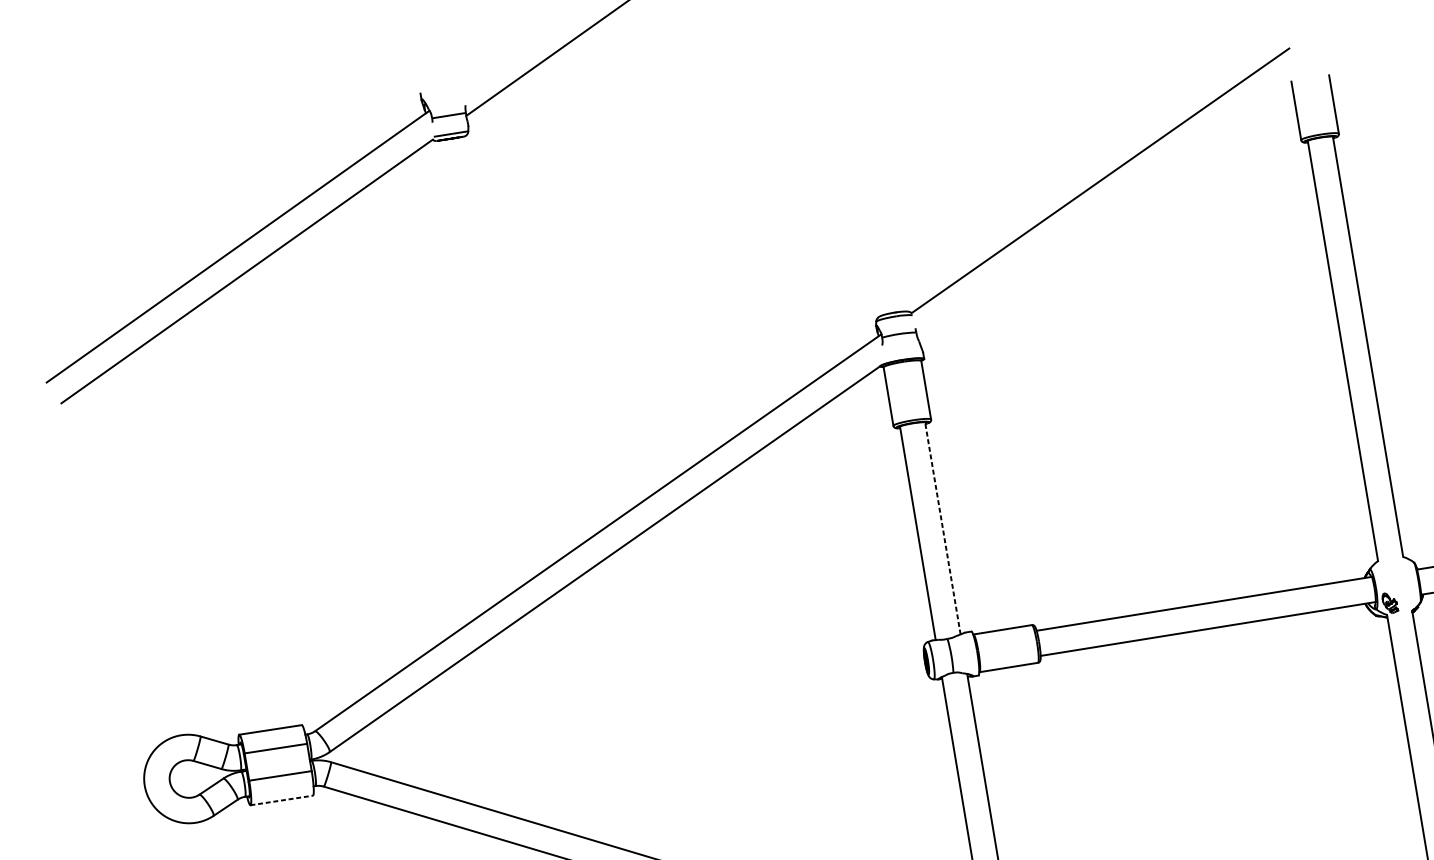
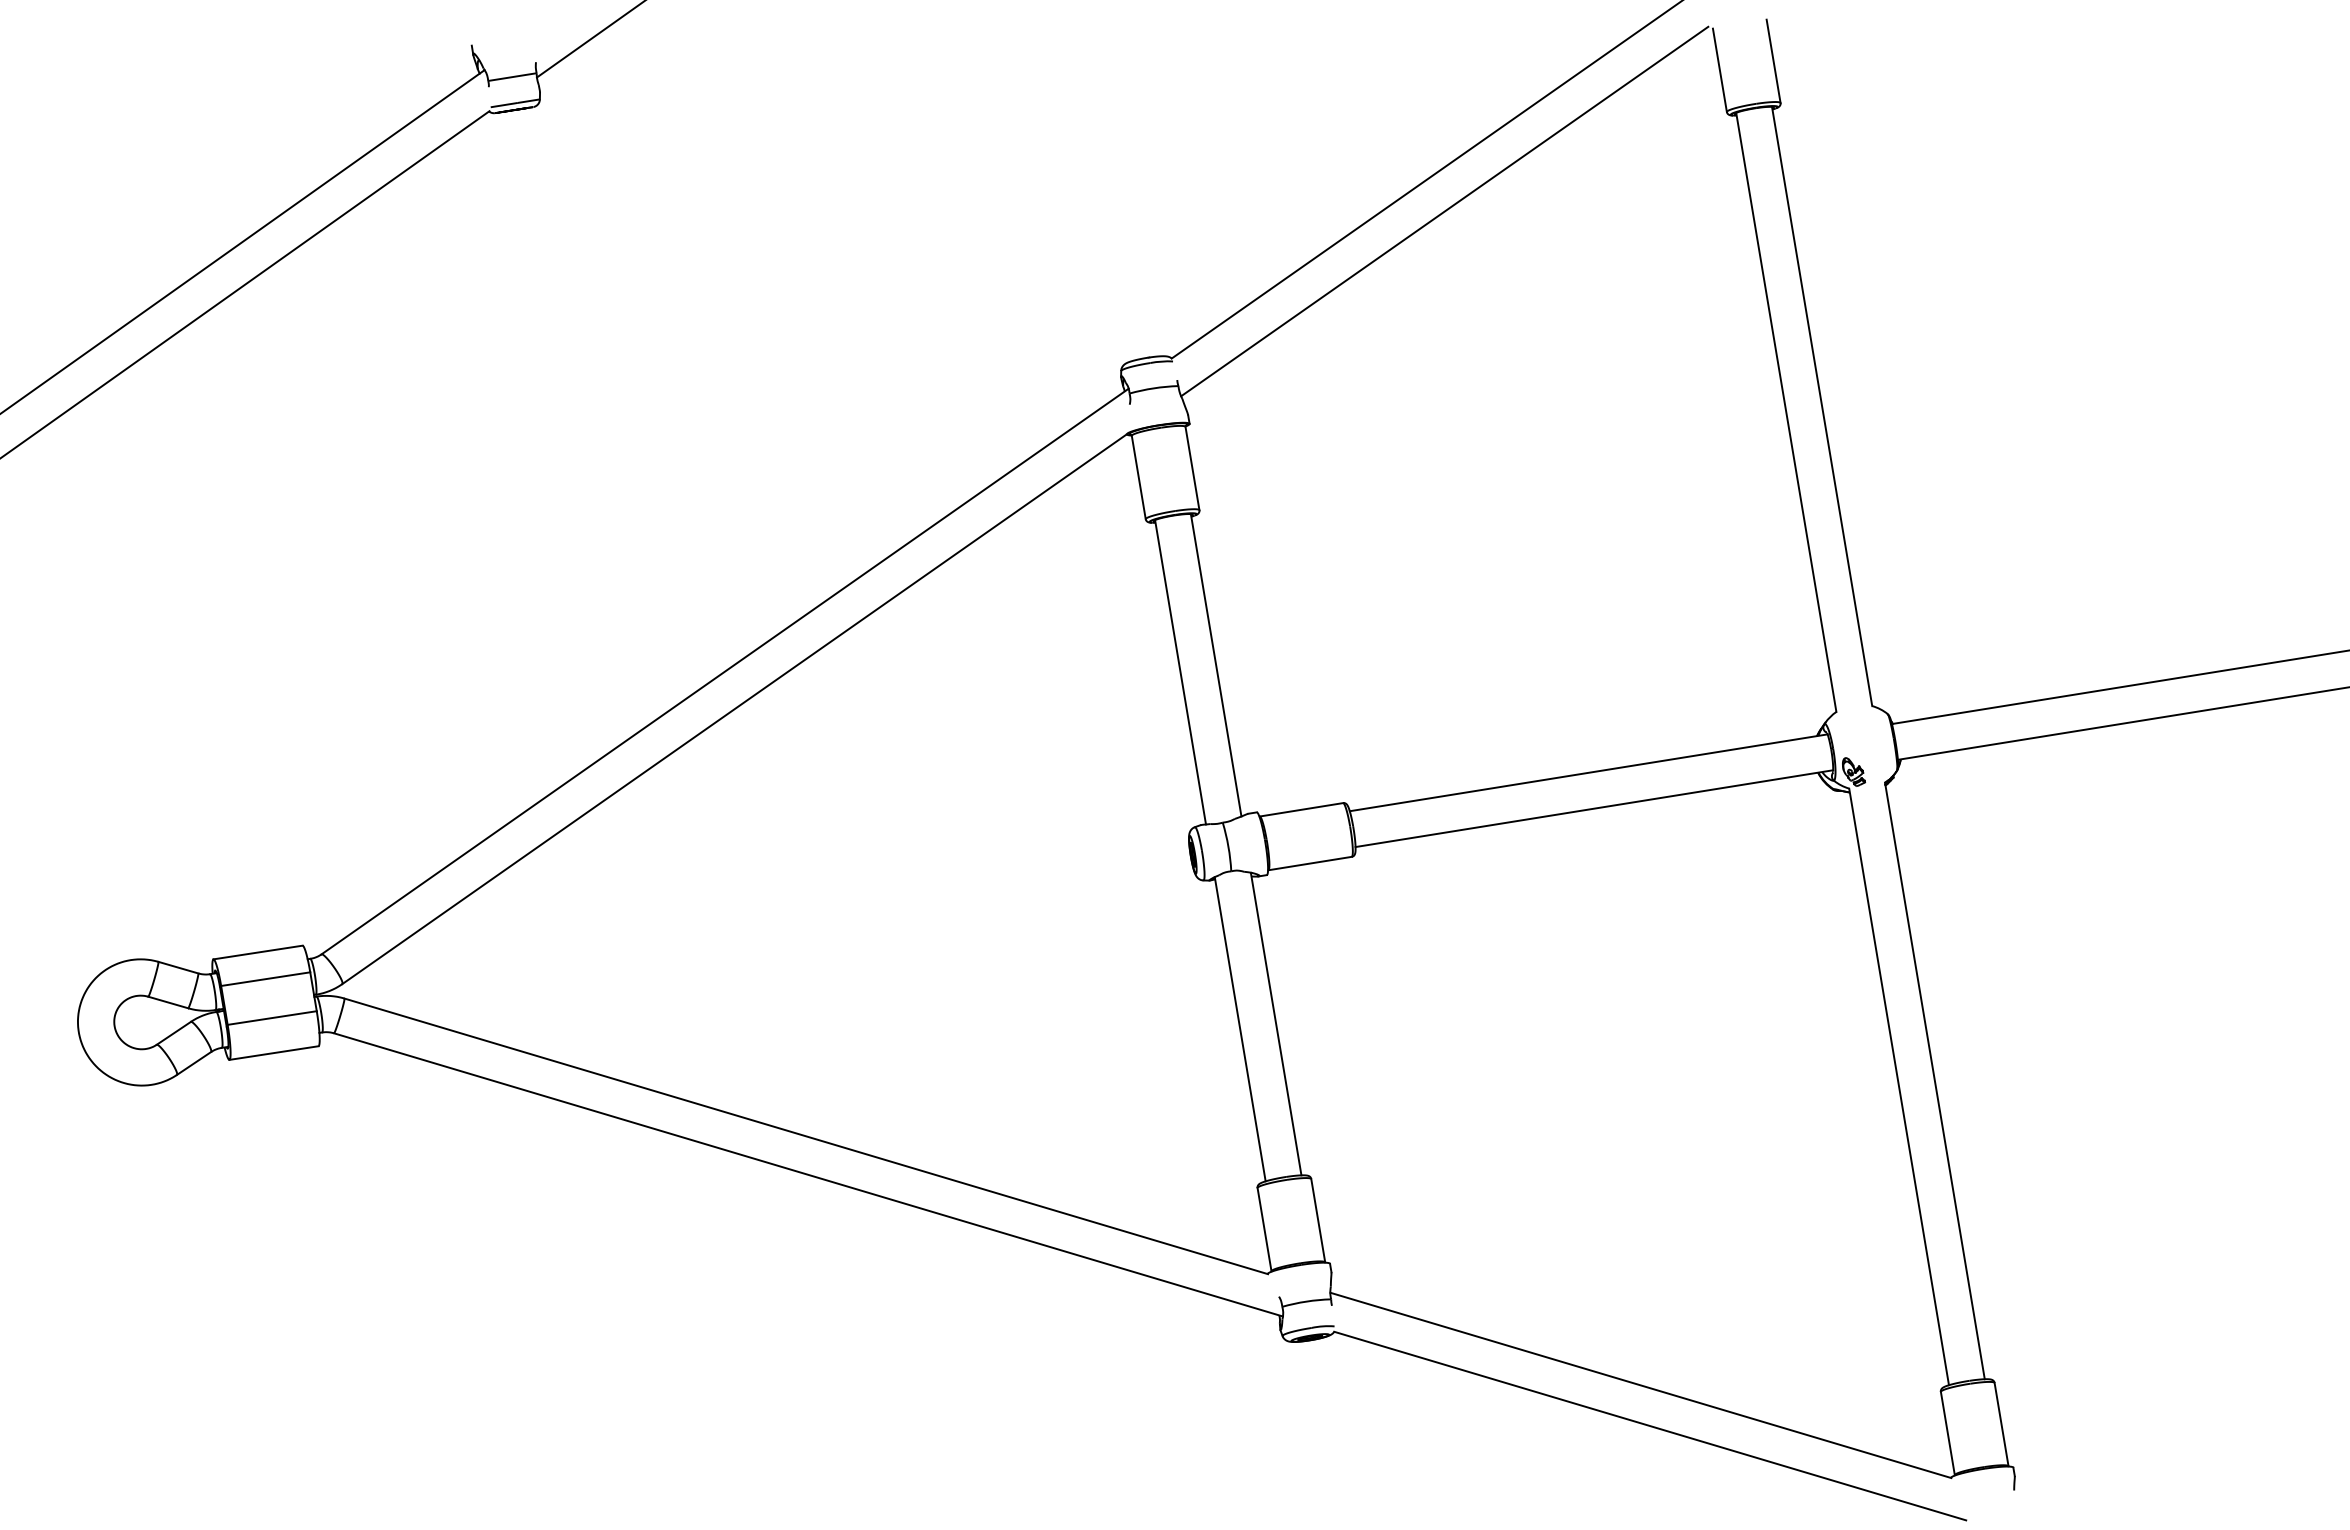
line: (1103, 209) -> (1444, 211), added
line: (943, 527) -> (1216, 664), dashed -> solid
line: (282, 800) -> (274, 1052), dashed -> solid

